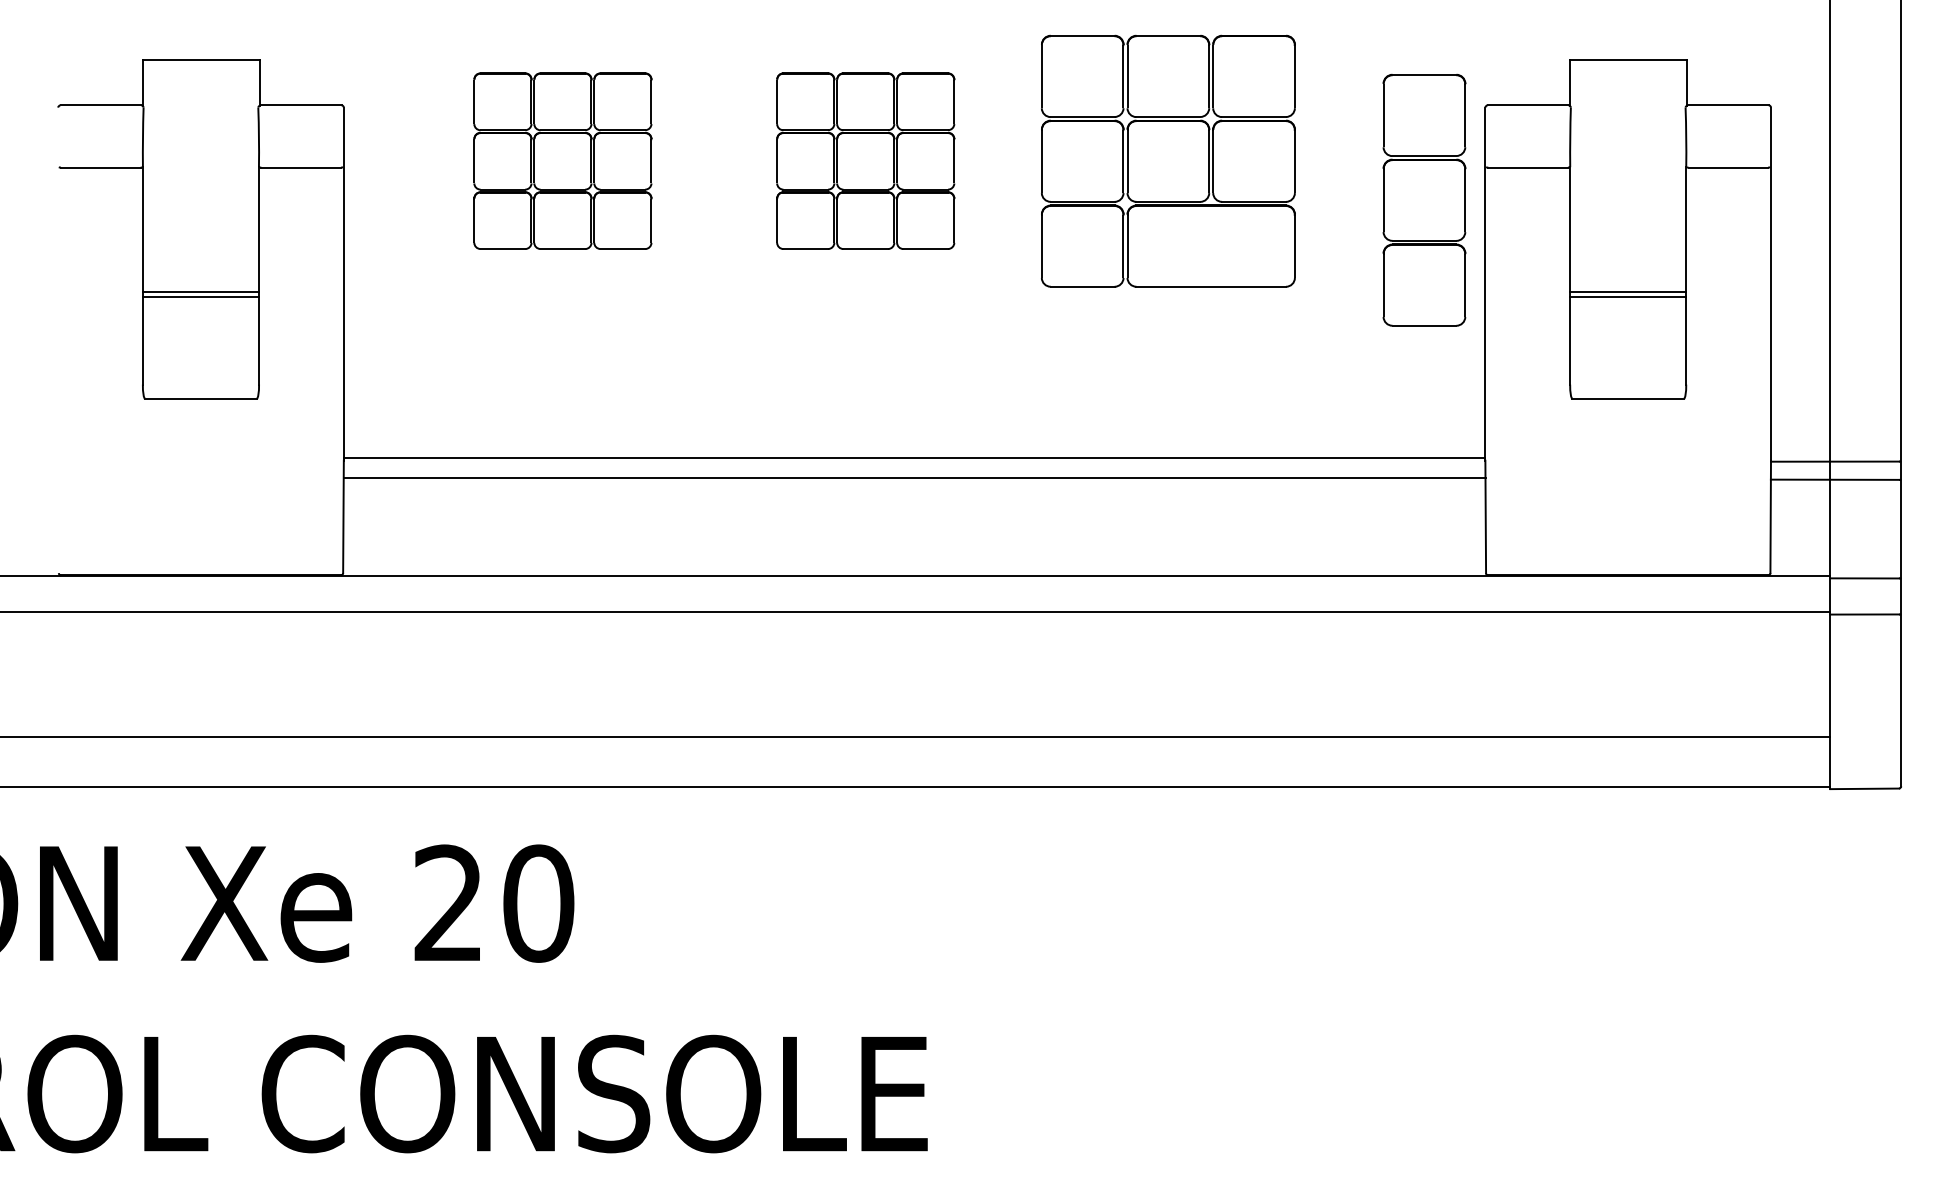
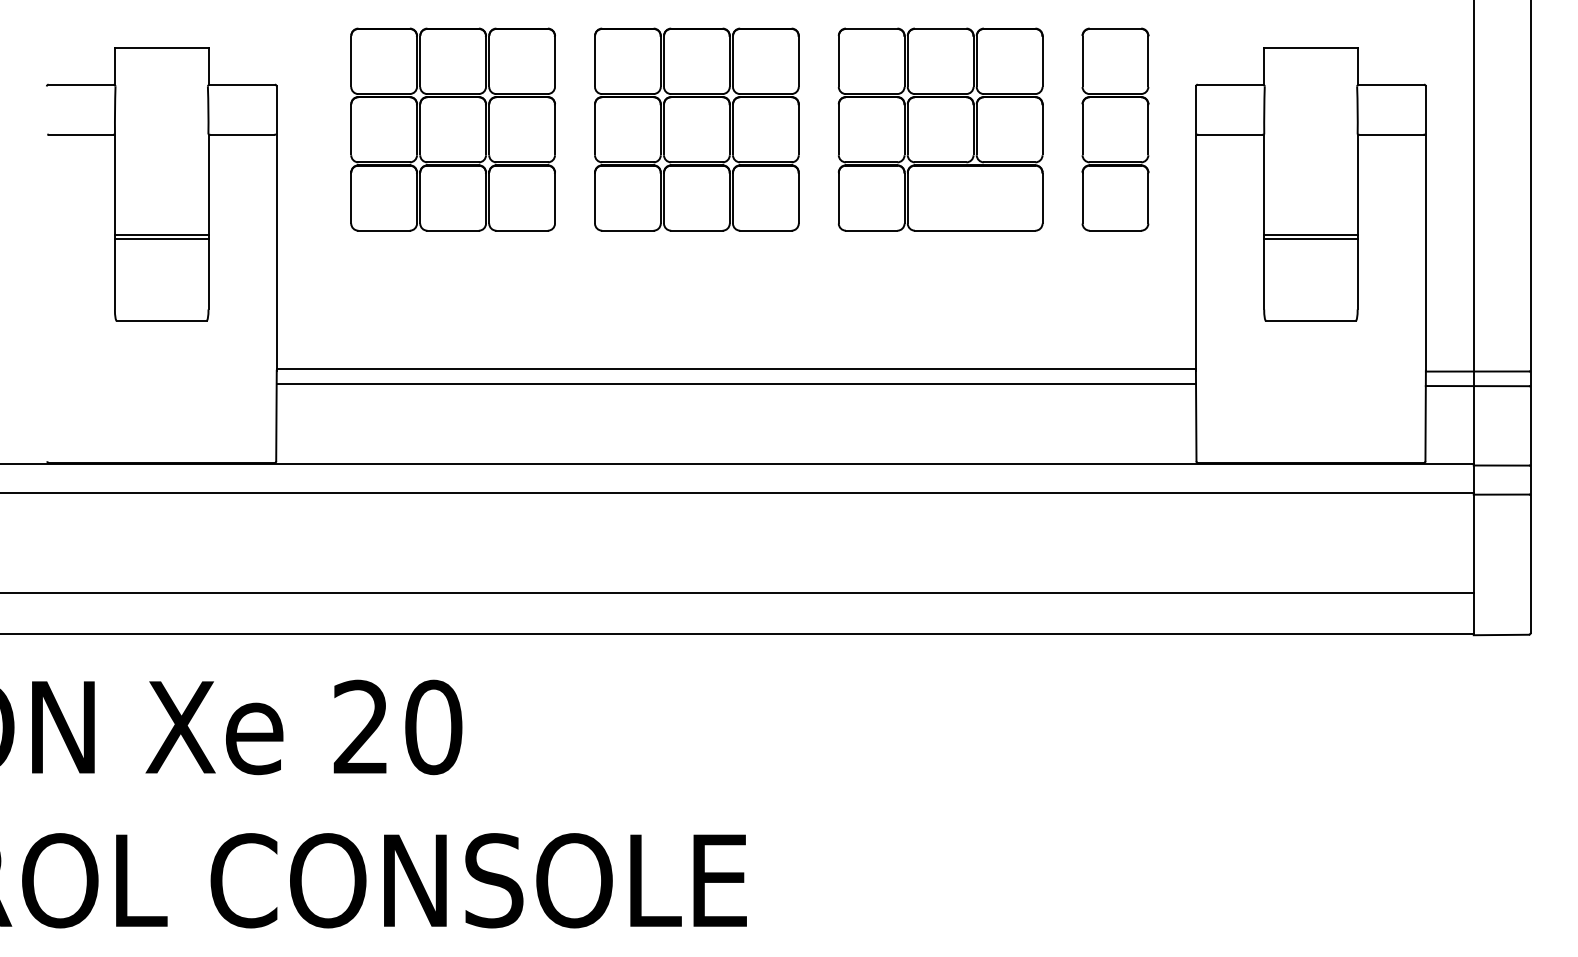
part: (562, 160) -> (452, 129), size x1.43
part: (865, 160) -> (696, 129), size x1.43
part: (1424, 199) -> (1115, 129), moved

